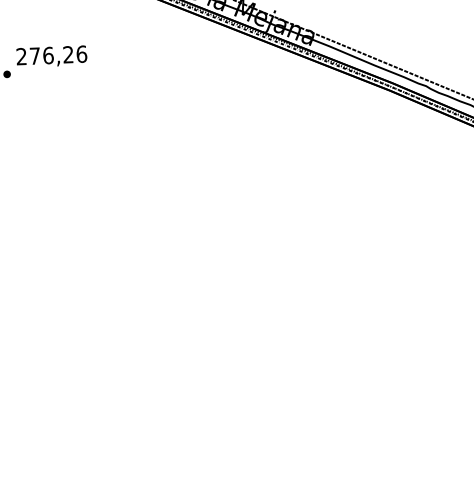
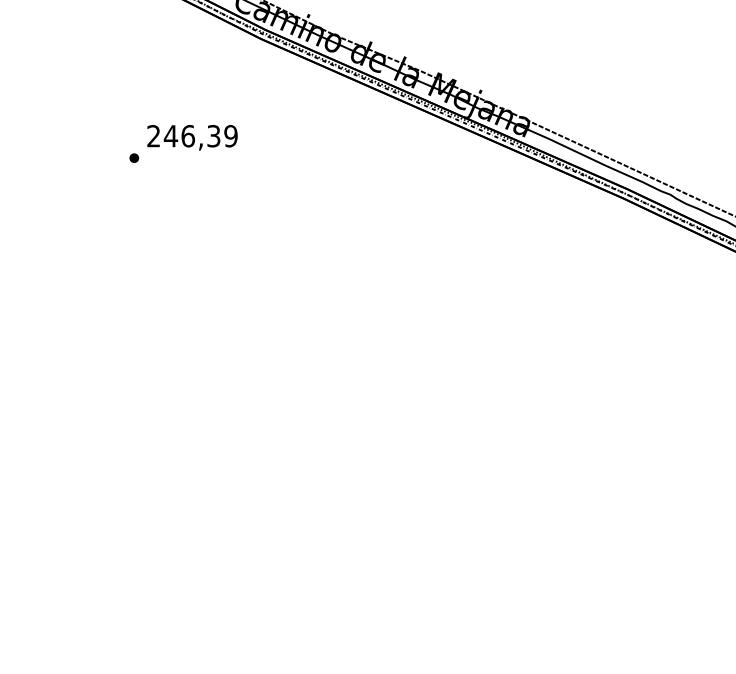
text: (58, 55) -> (200, 136), 276,26 -> 246,39

